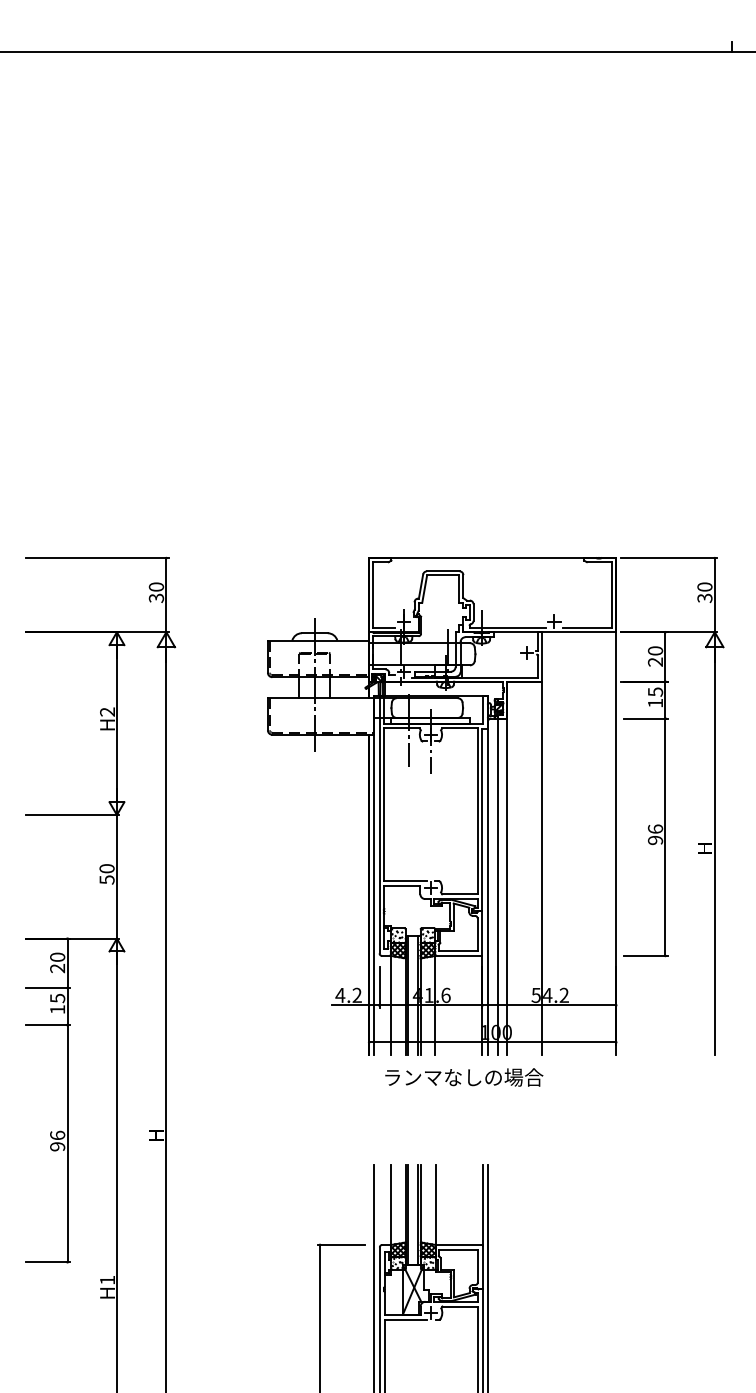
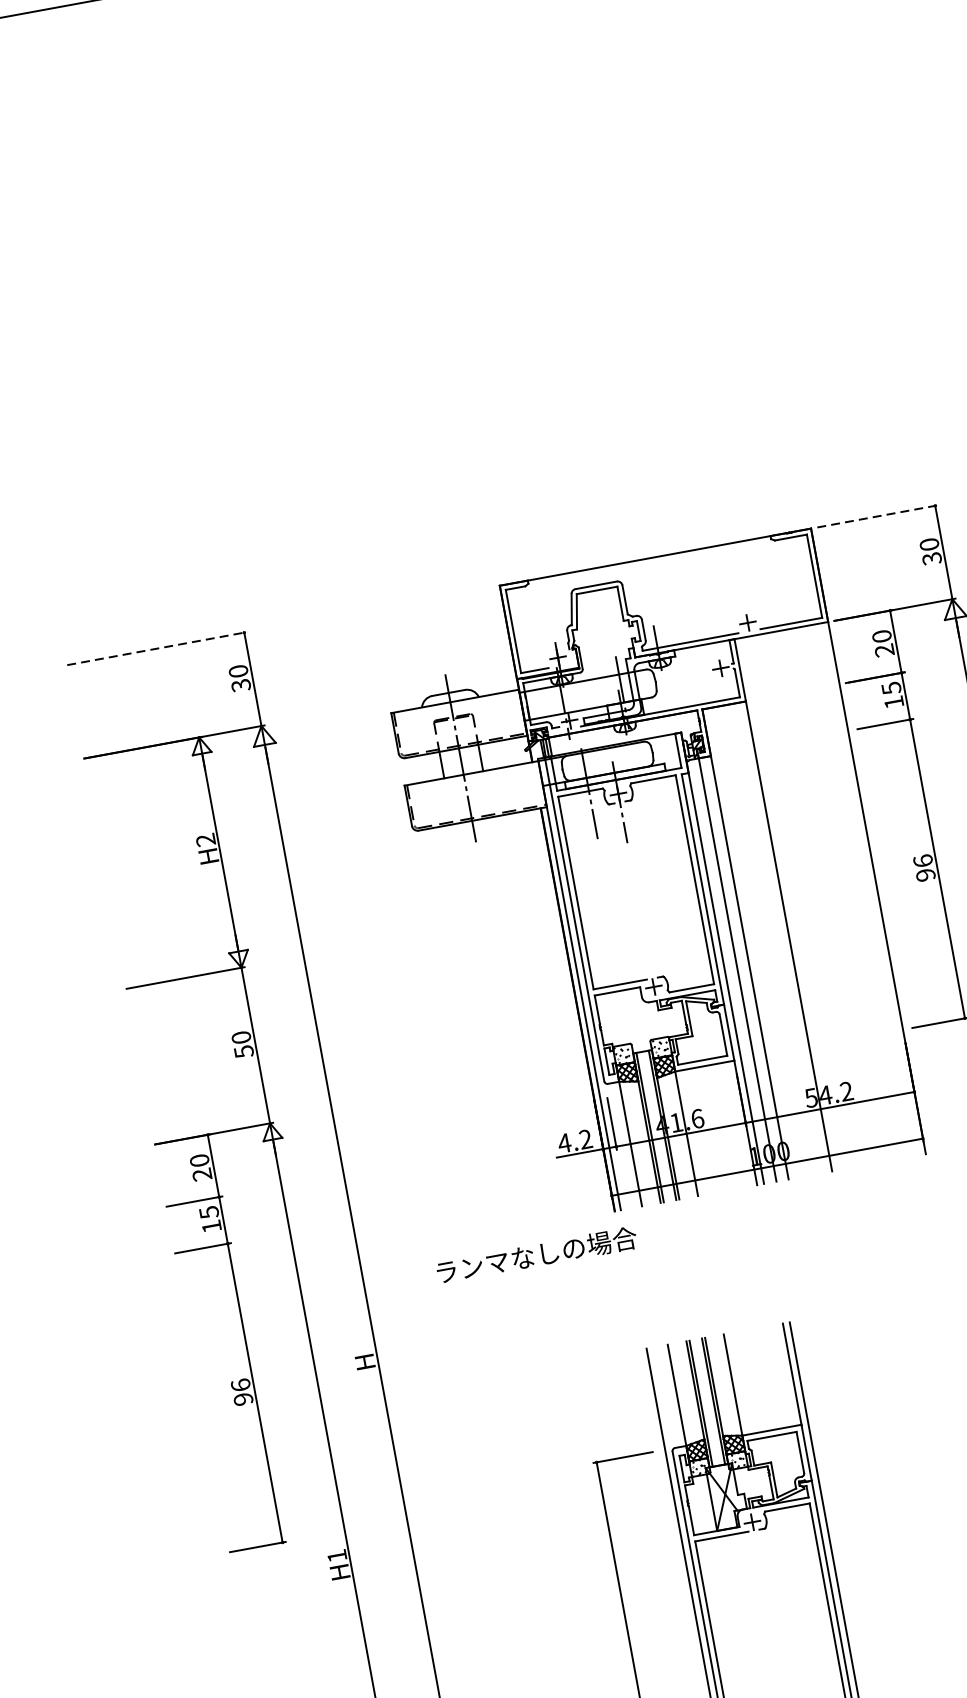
line: (97, 558) -> (157, 649), solid -> dashed
line: (669, 558) -> (878, 516), solid -> dashed
text: (464, 1077) -> (537, 1255), moved

